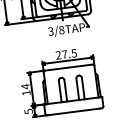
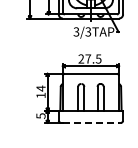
text: (61, 29) -> (88, 31), 3/8TAP -> 3/3TAP
line: (75, 111) -> (91, 122), solid -> dashed

